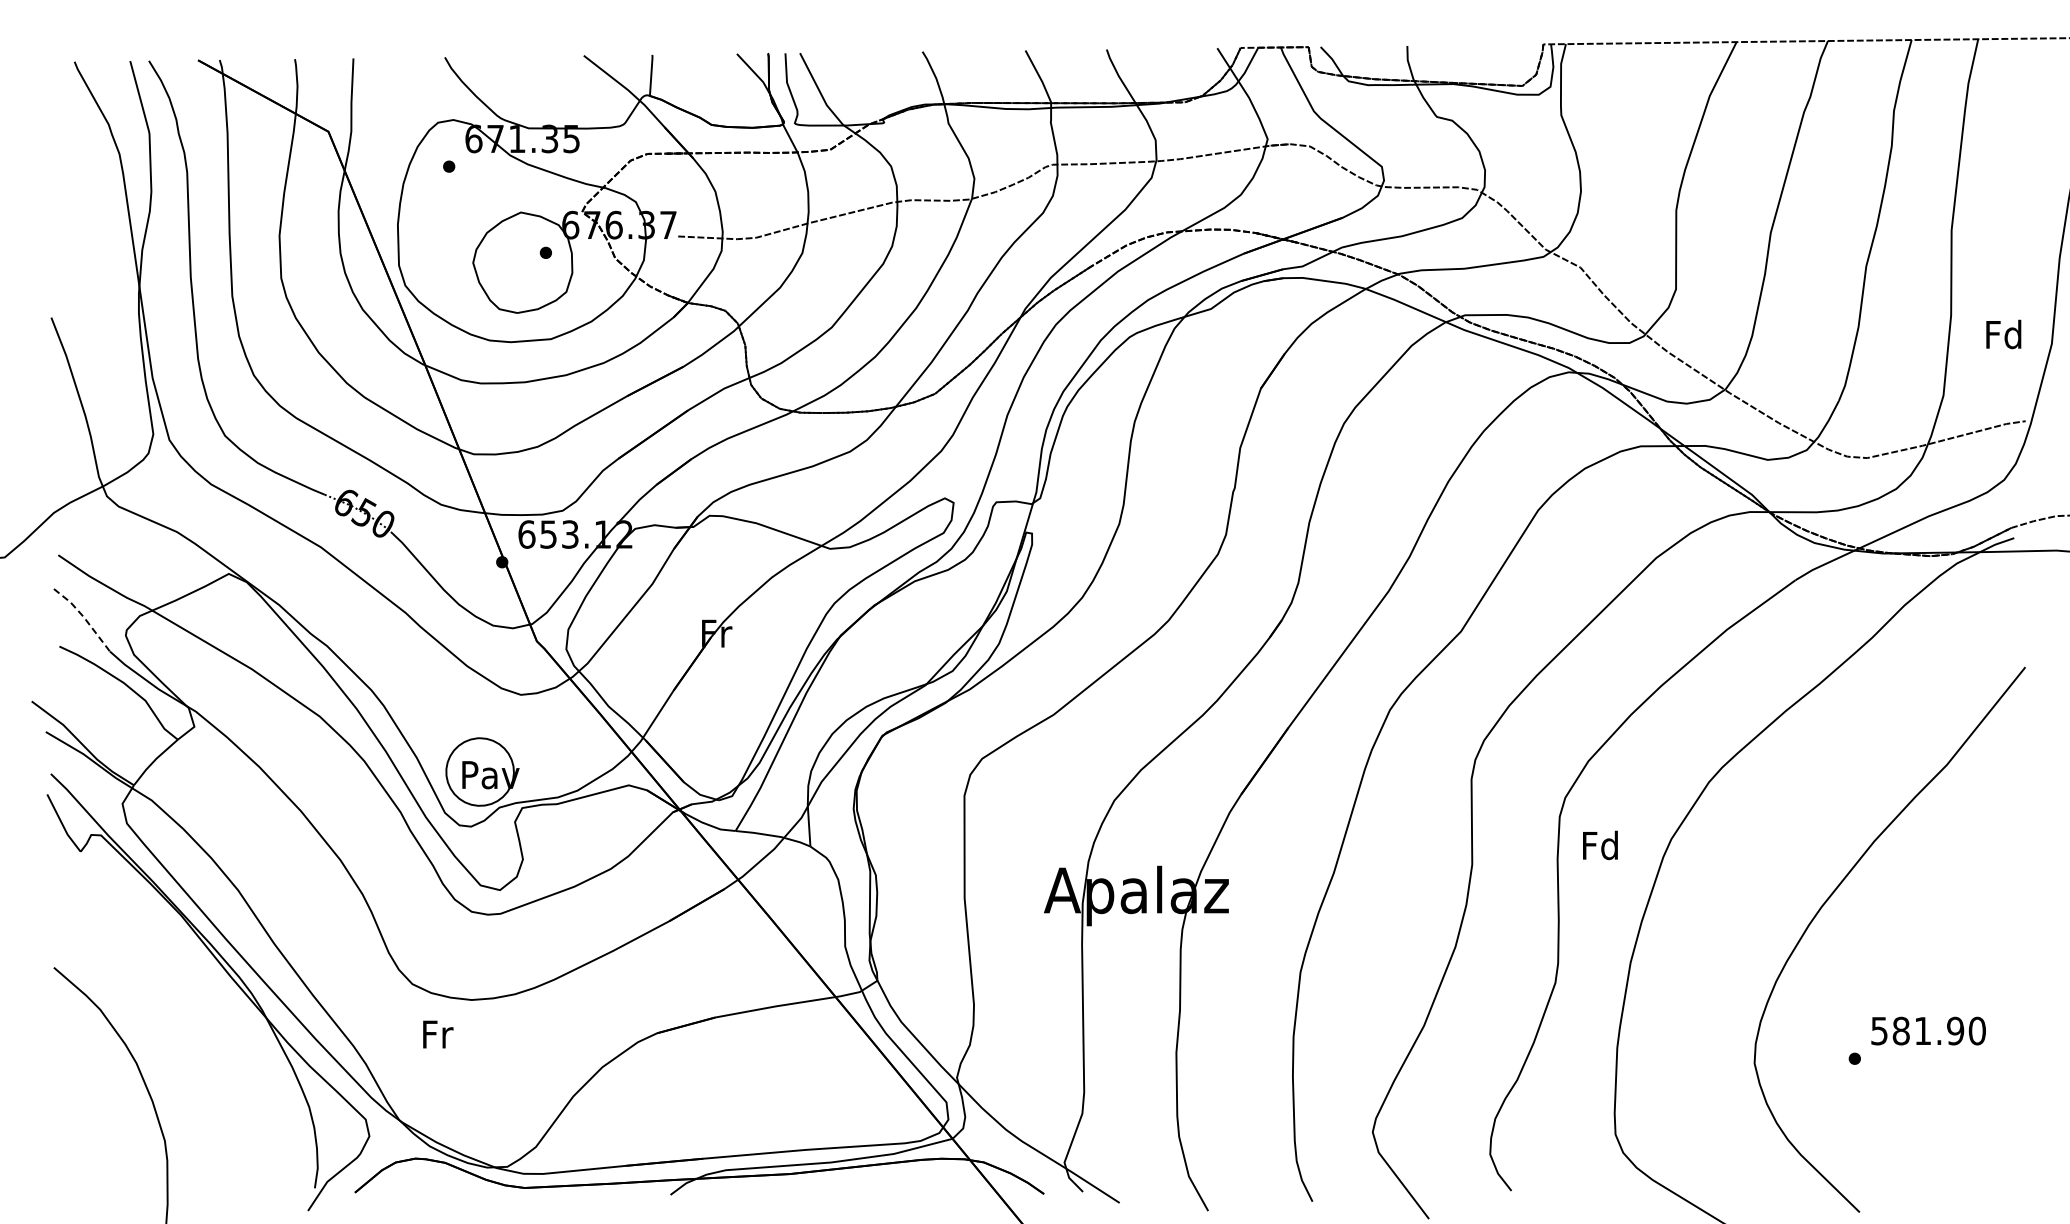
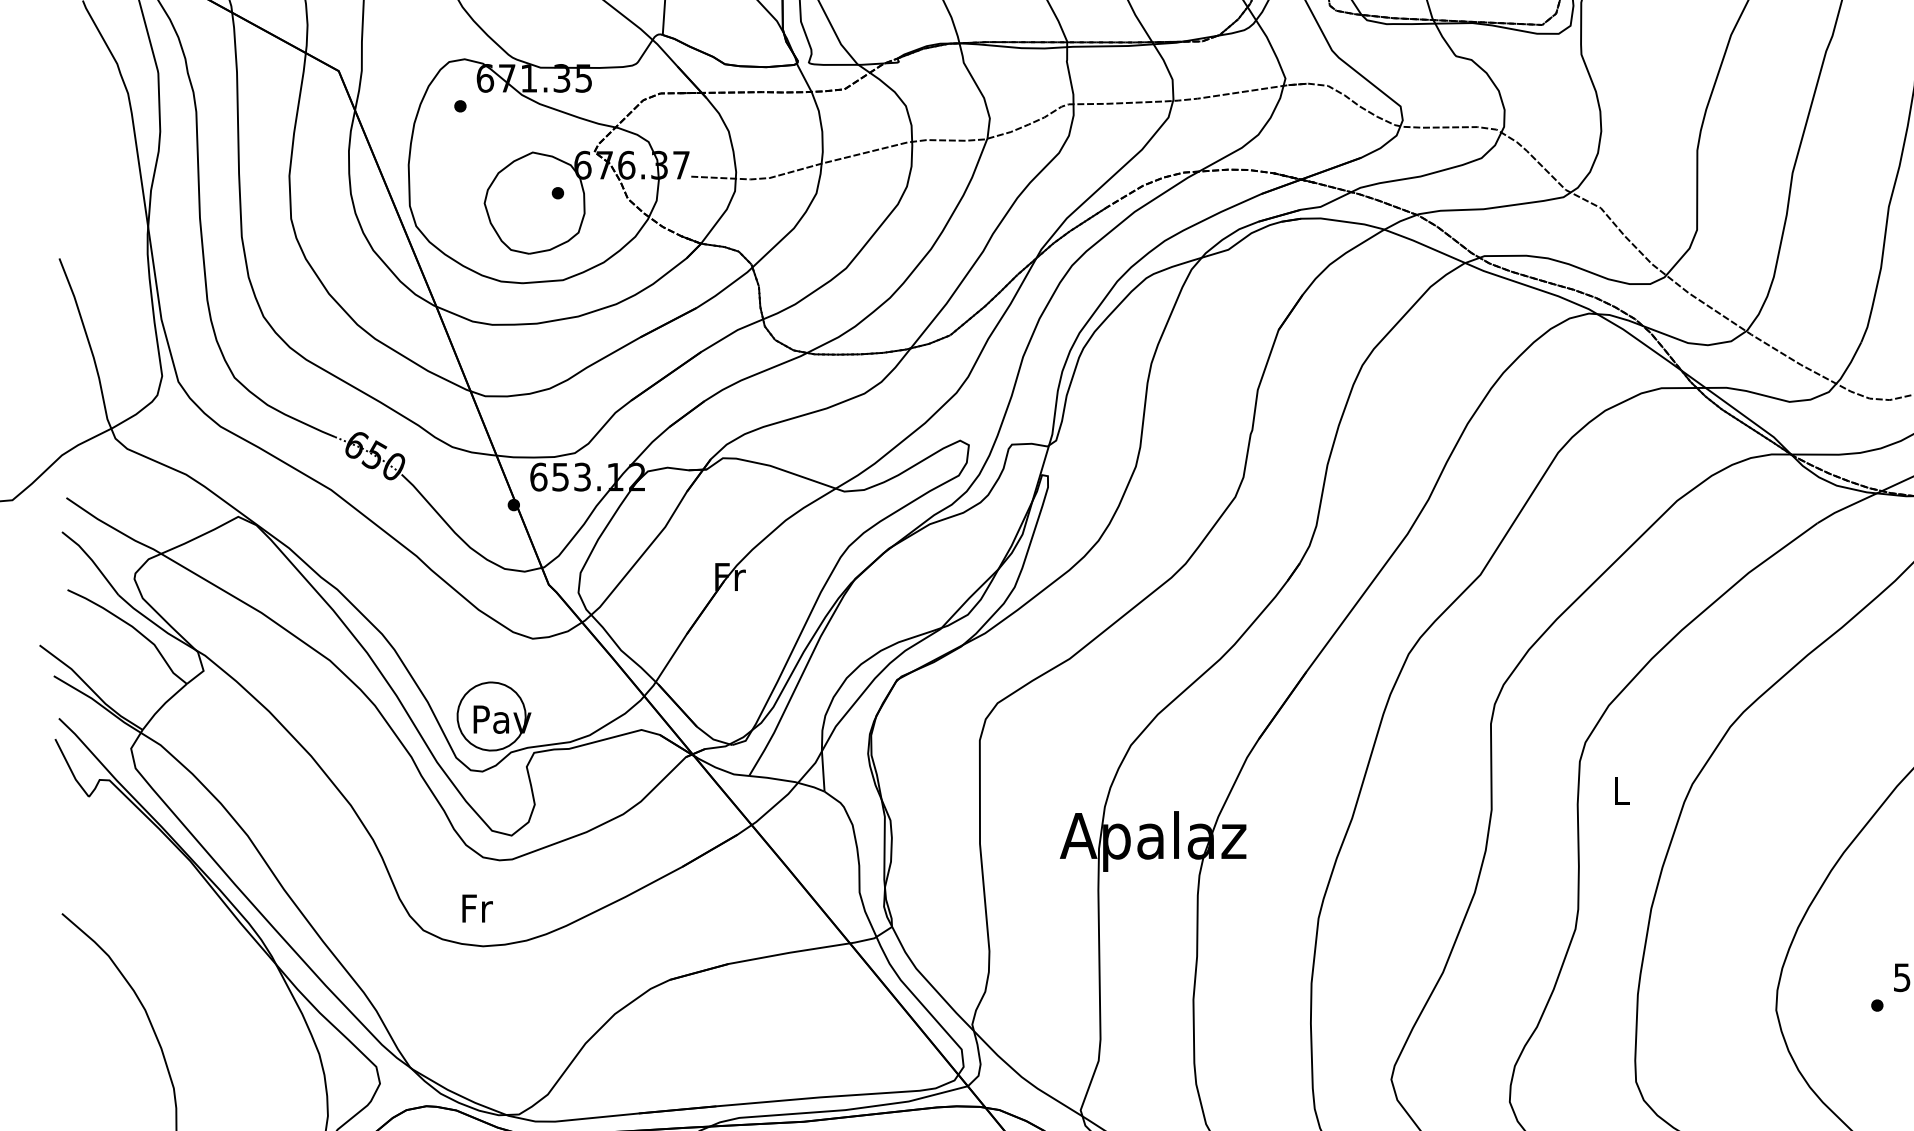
line: (83, 617) -> (91, 560), dashed -> solid
text: (1600, 845) -> (1620, 790), Fd -> L
text: (438, 1034) -> (477, 908), moved

